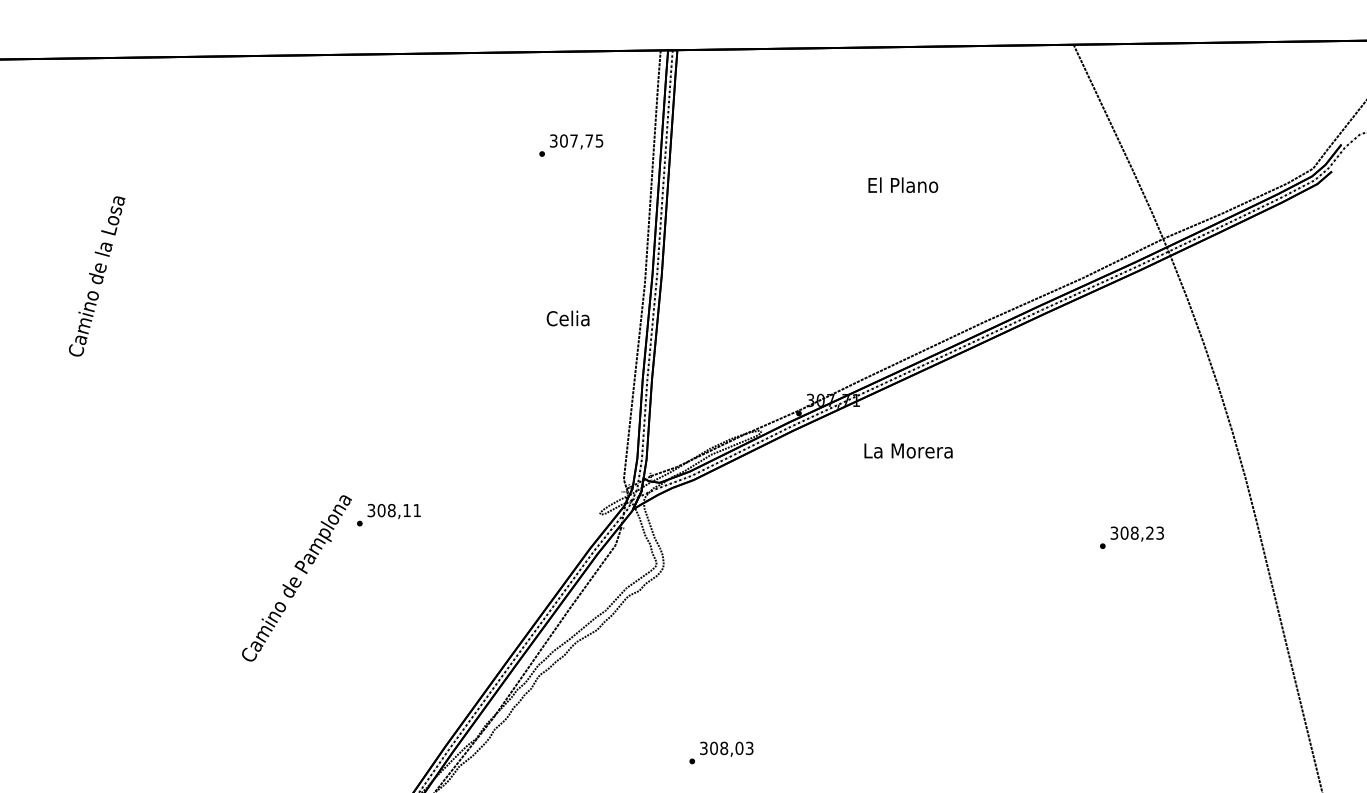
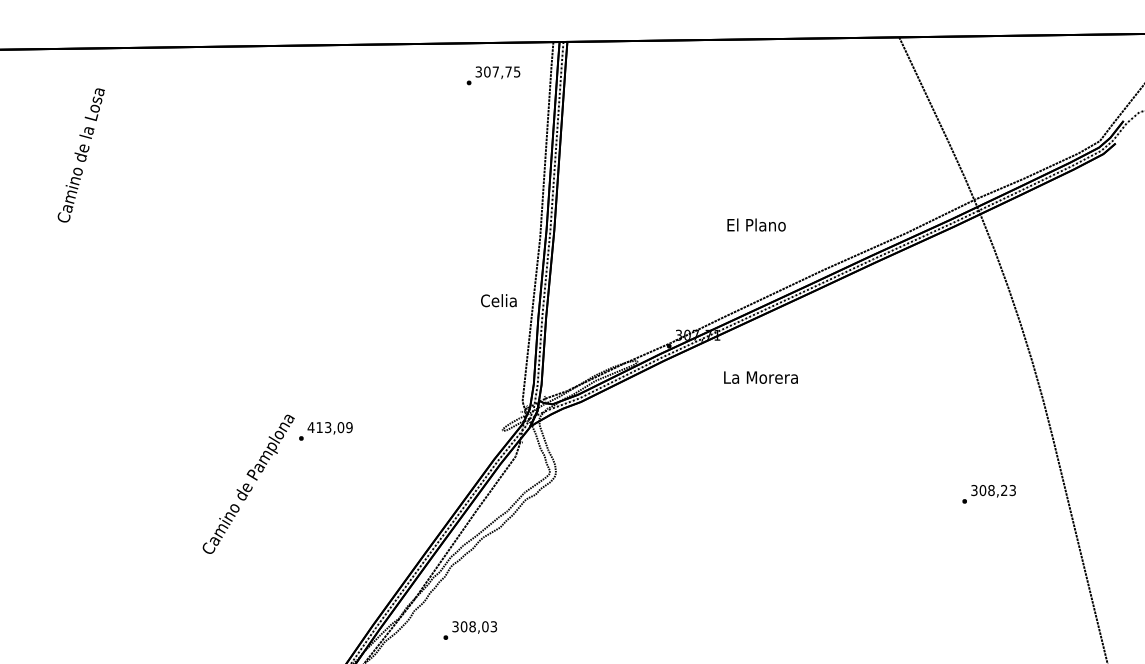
text: (571, 145) -> (493, 75), moved
text: (903, 184) -> (756, 224), moved
text: (96, 276) -> (80, 155), moved
text: (567, 318) -> (498, 300), moved
text: (393, 510) -> (329, 427), 308,11 -> 413,09
text: (1131, 537) -> (988, 494), moved
text: (720, 752) -> (469, 630), moved

